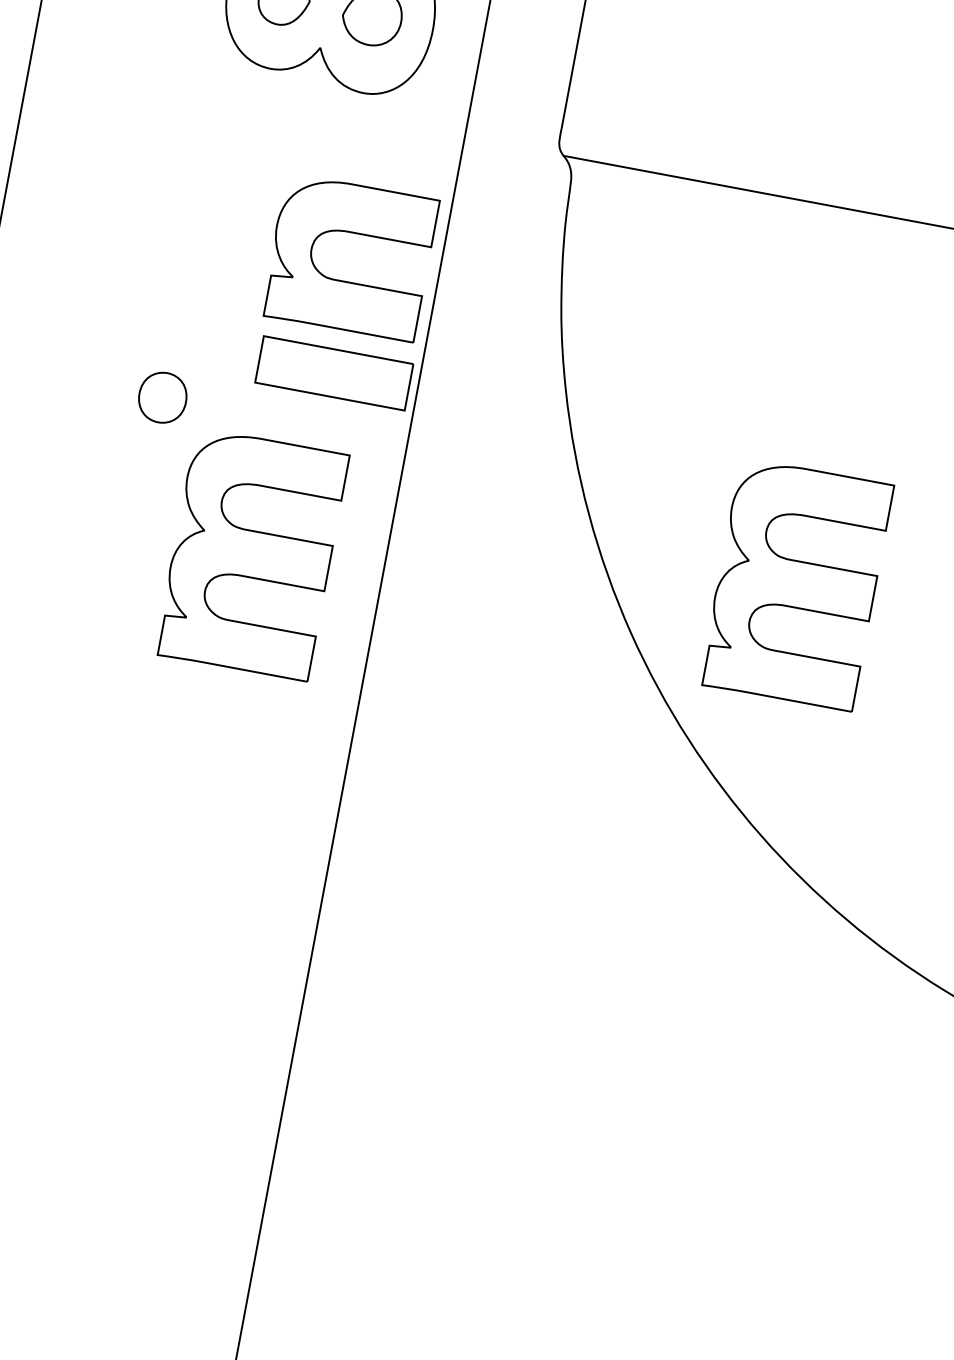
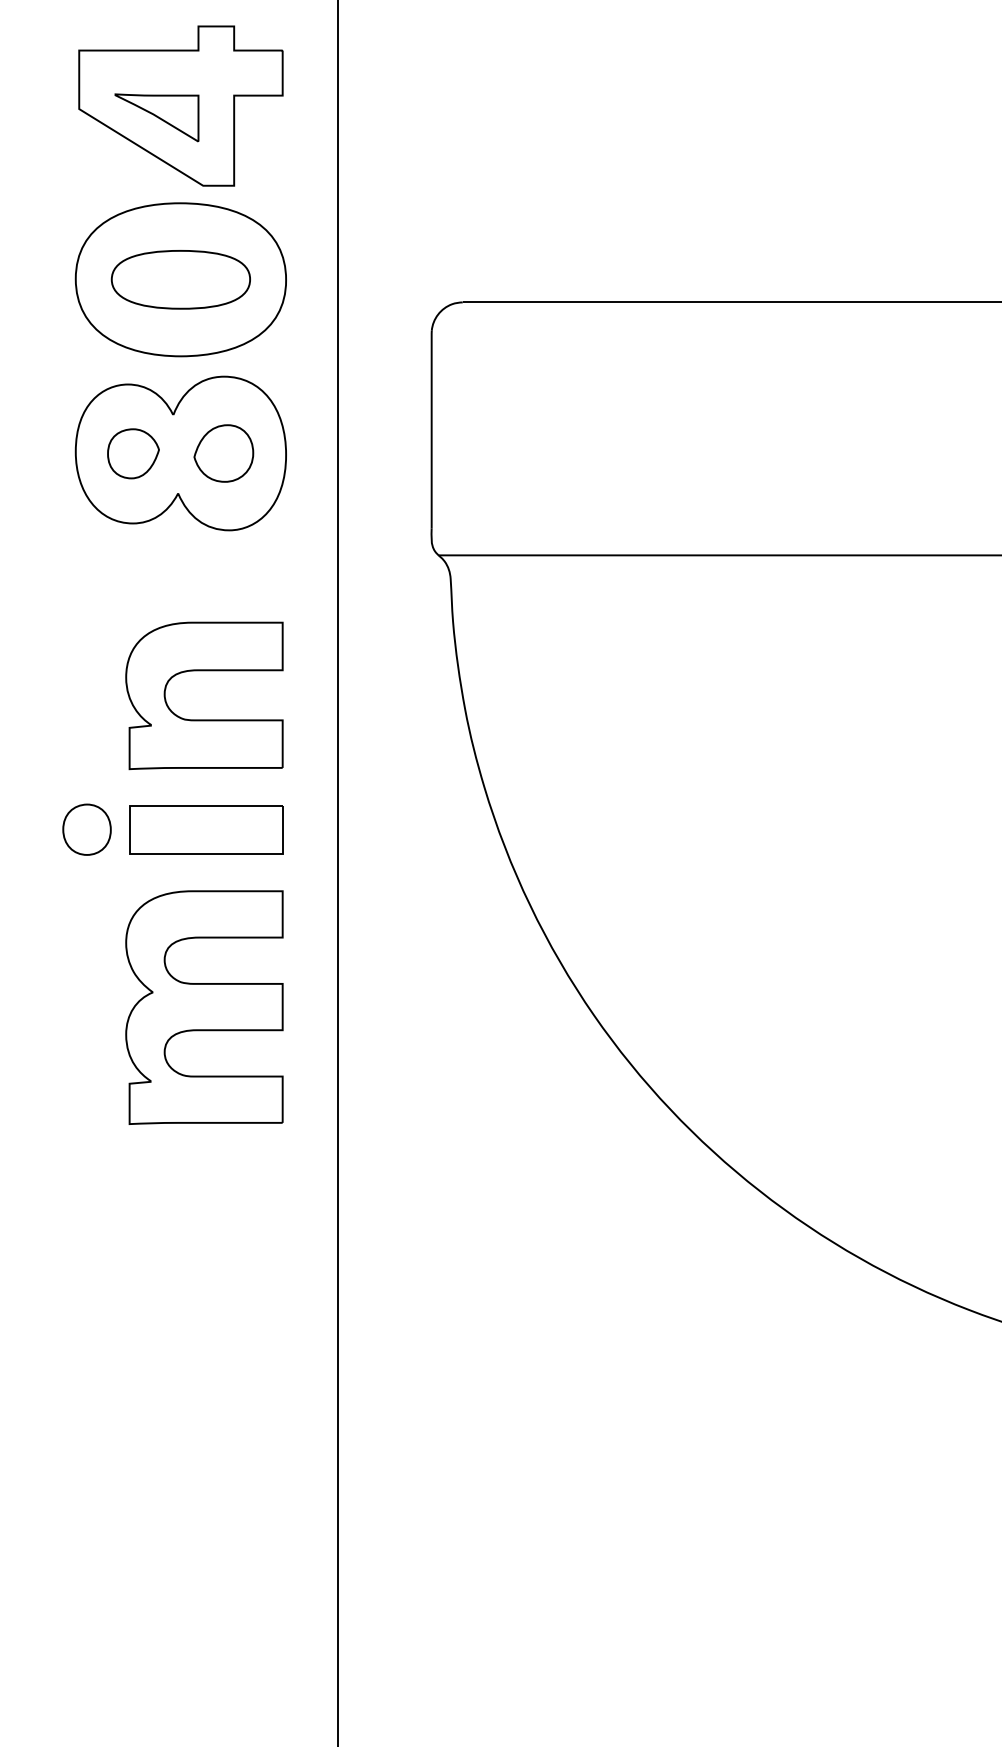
part: (354, 234) -> (204, 671), moved
part: (334, 373) -> (206, 829), moved
part: (162, 397) -> (86, 829), moved
part: (796, 584) -> (748, 936), removed

